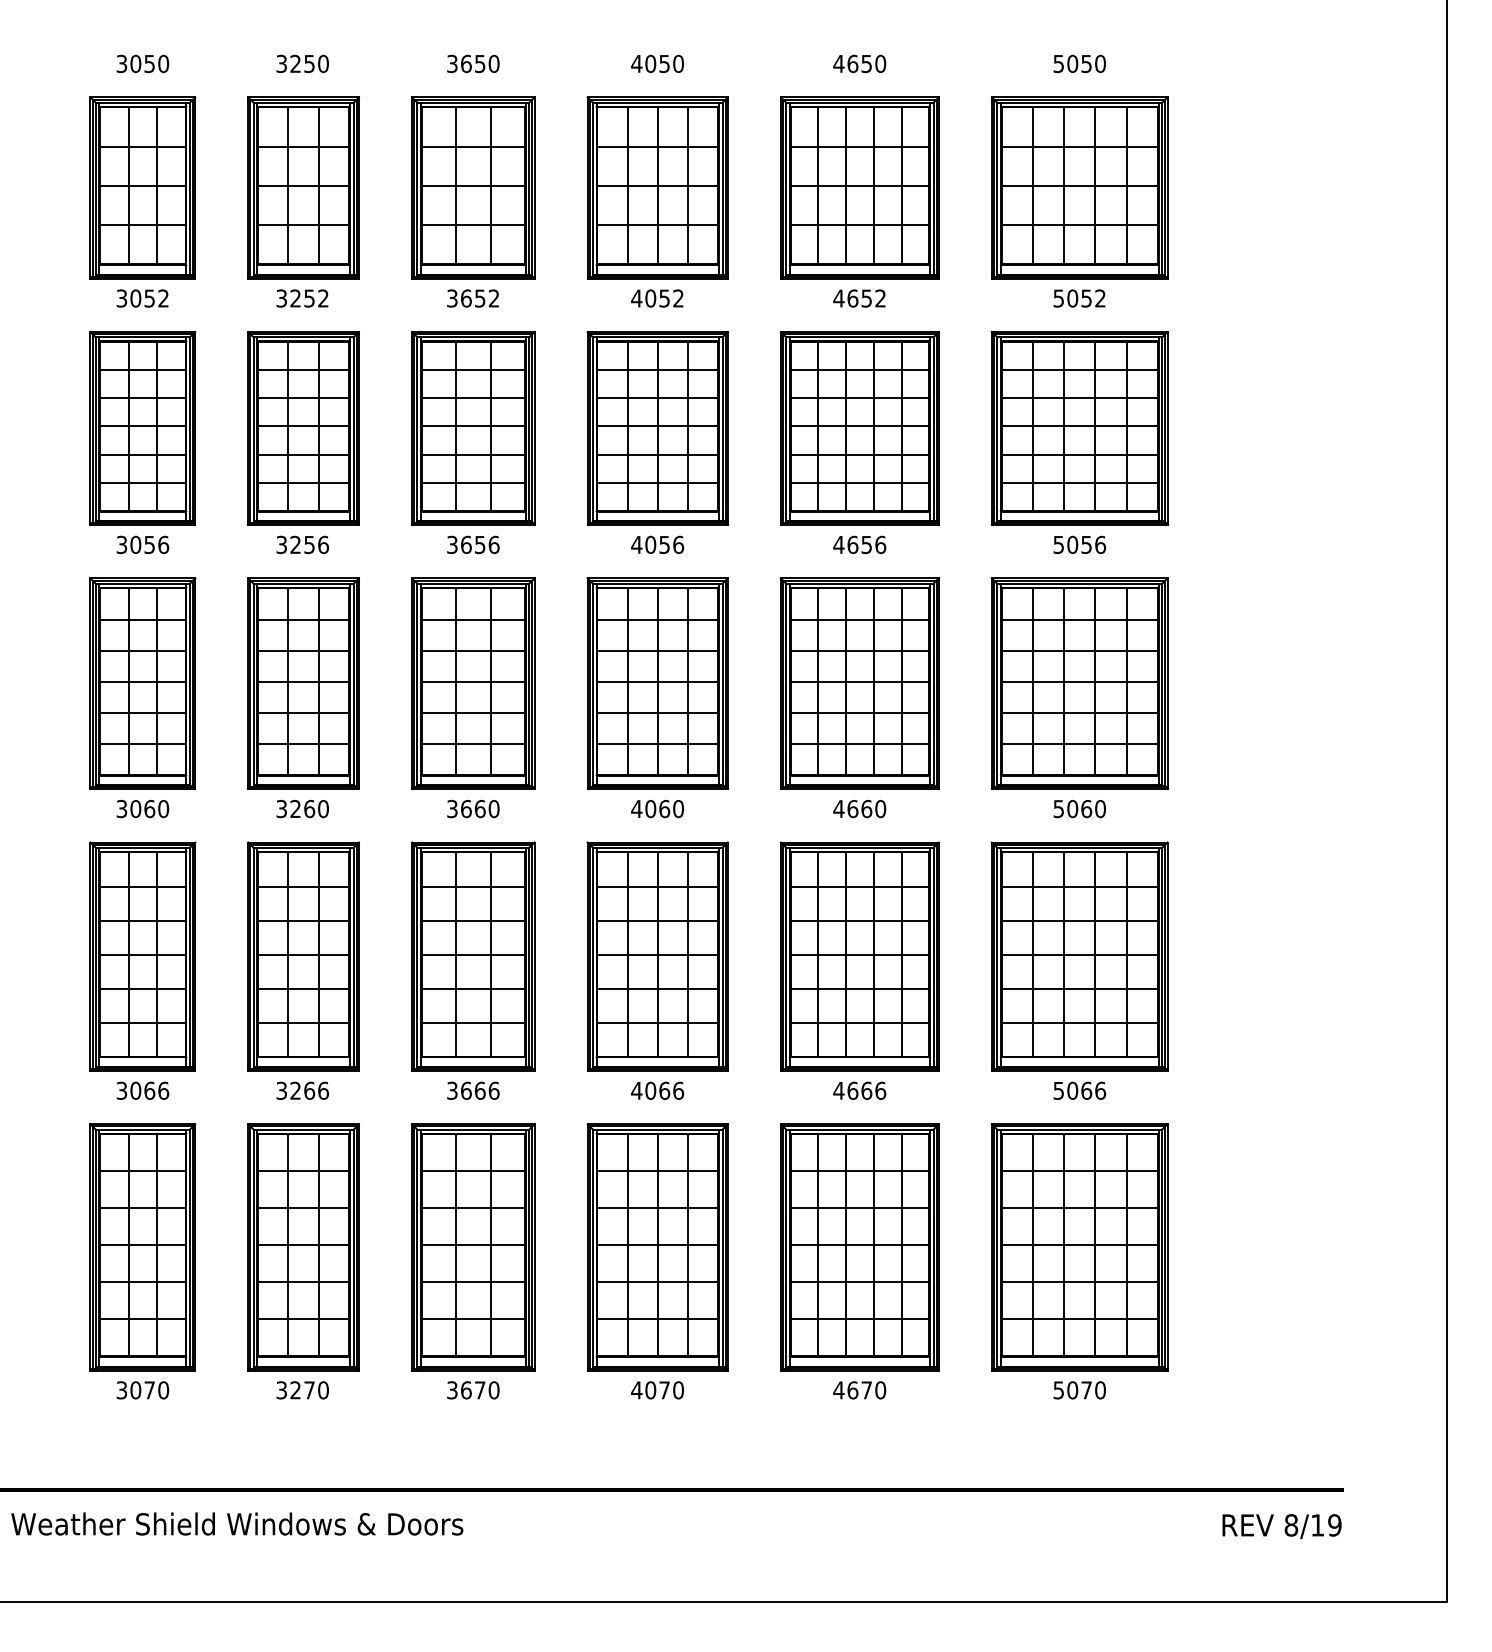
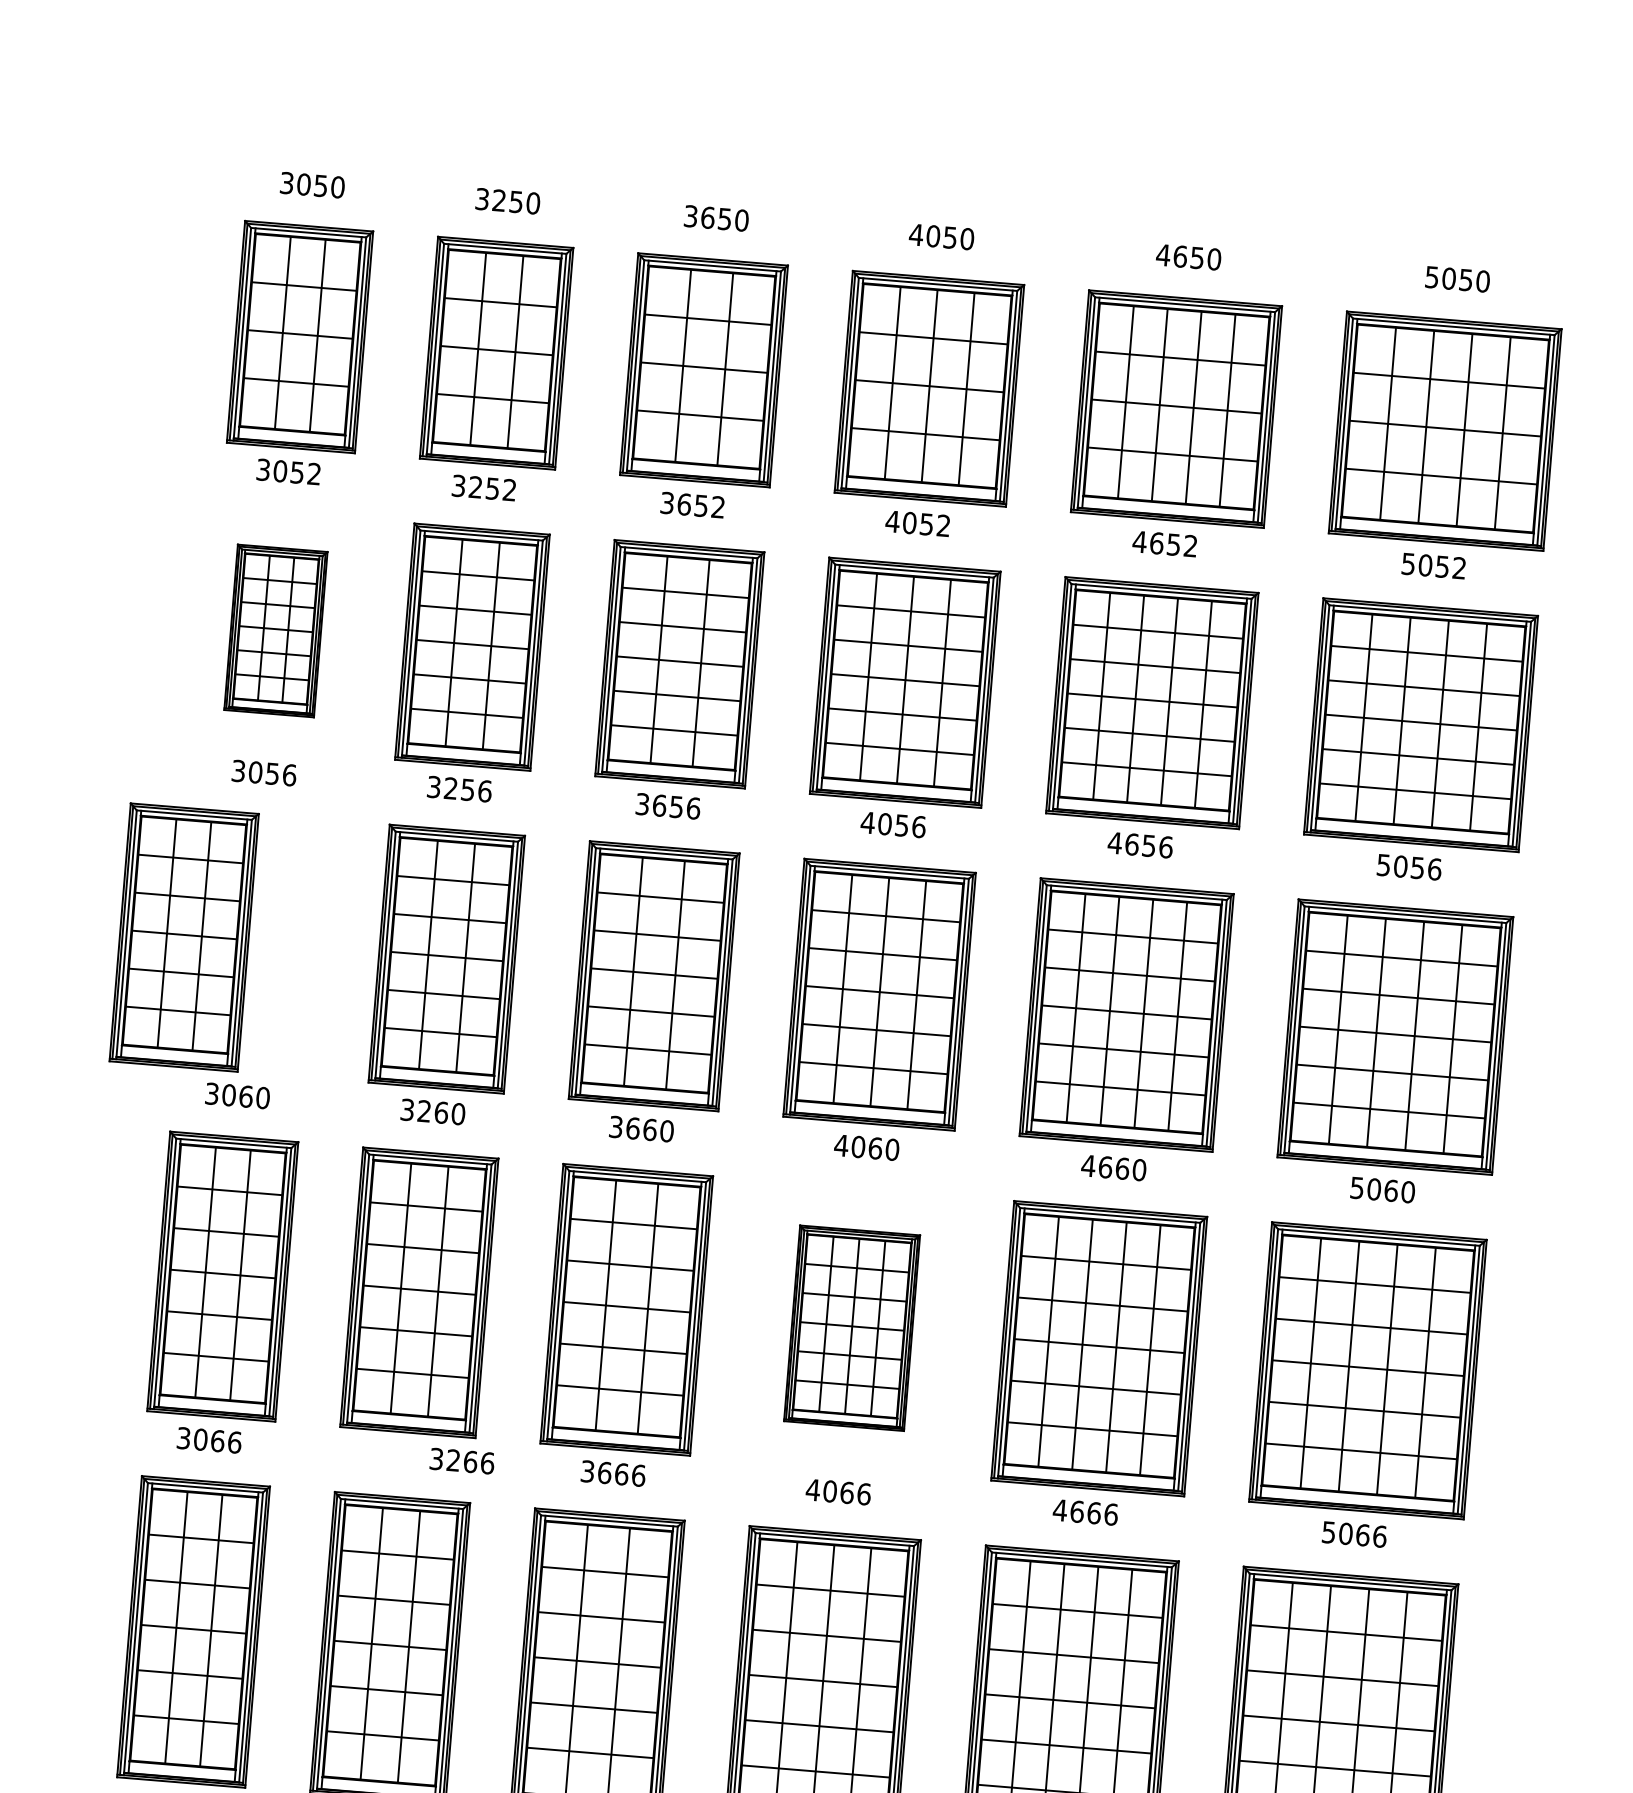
part: (142, 428) -> (275, 630), size x0.7
part: (142, 683) -> (183, 937), moved
part: (657, 956) -> (851, 1327), size x0.7
text: (302, 1090) -> (461, 1460), moved

